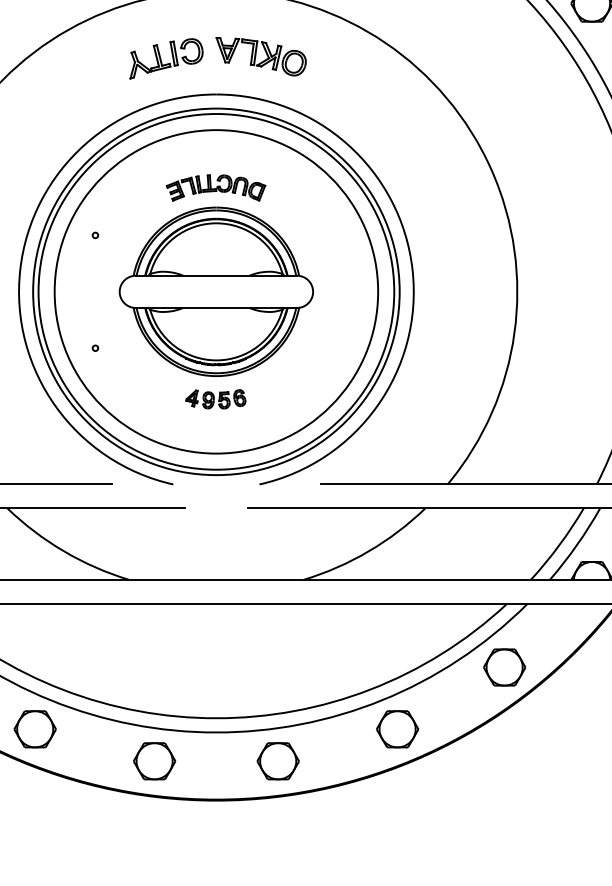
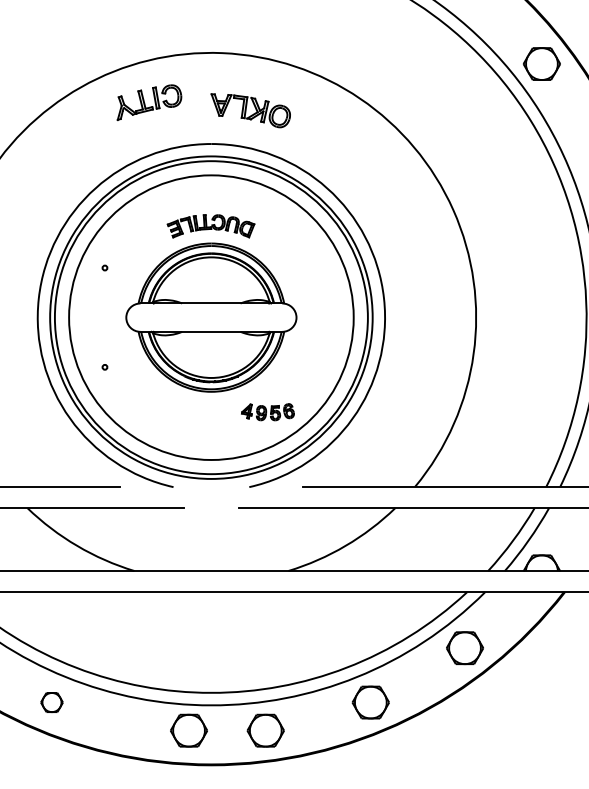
part: (166, 58) -> (149, 102), moved
part: (215, 399) -> (267, 412), moved
part: (34, 729) -> (51, 702), size x0.6
part: (154, 761) -> (188, 730), moved

